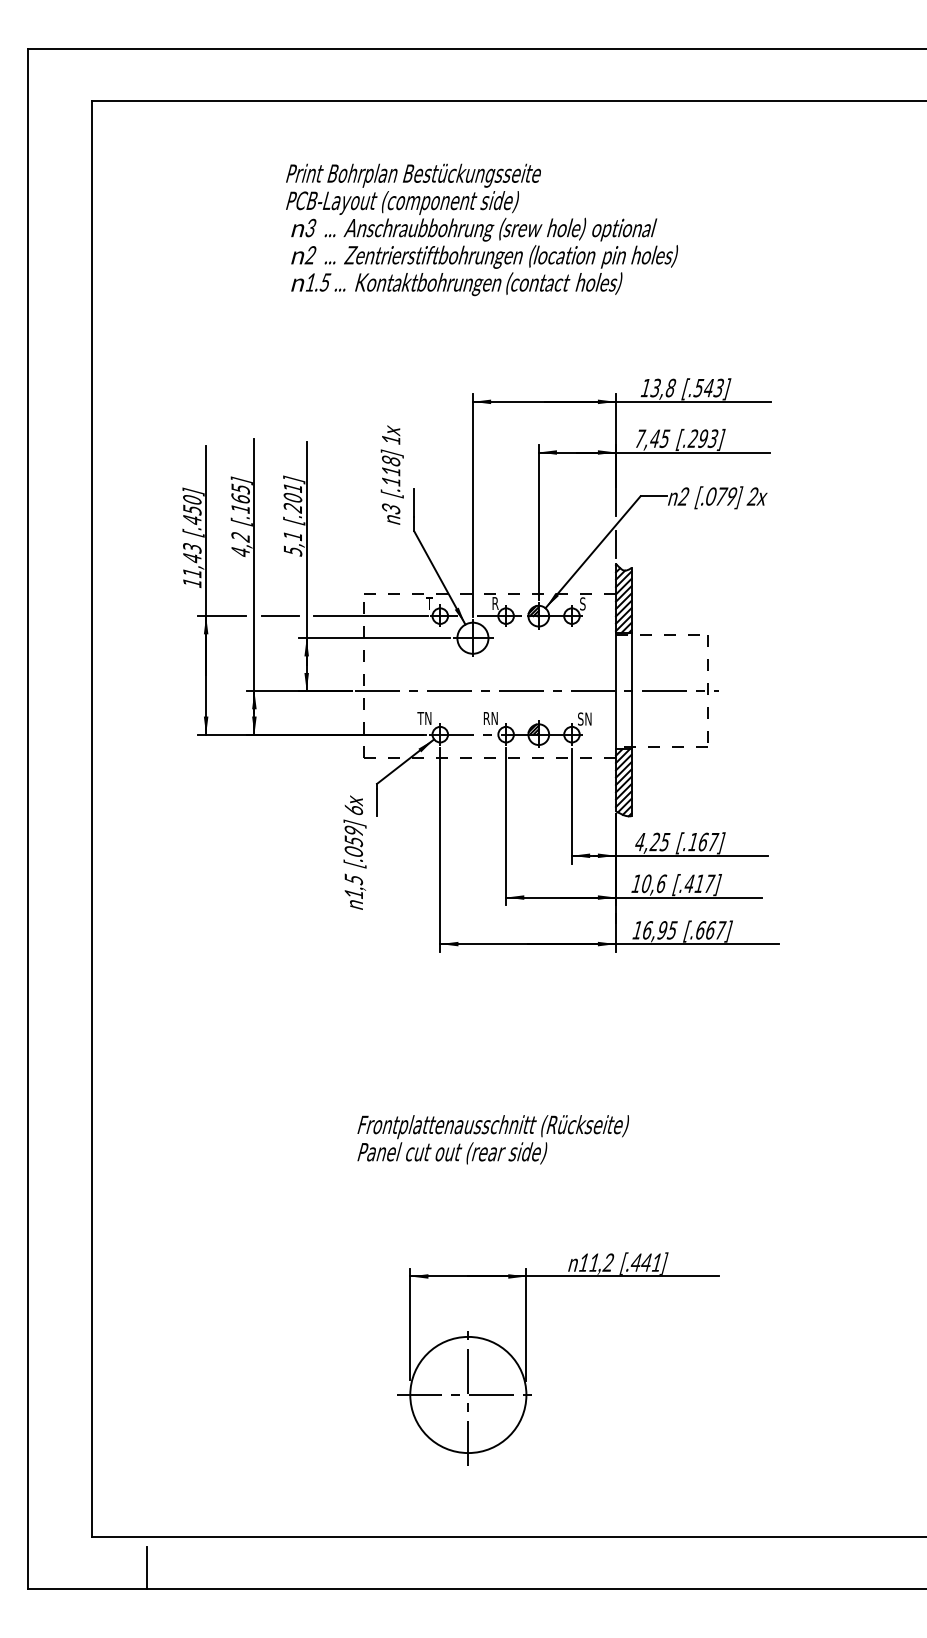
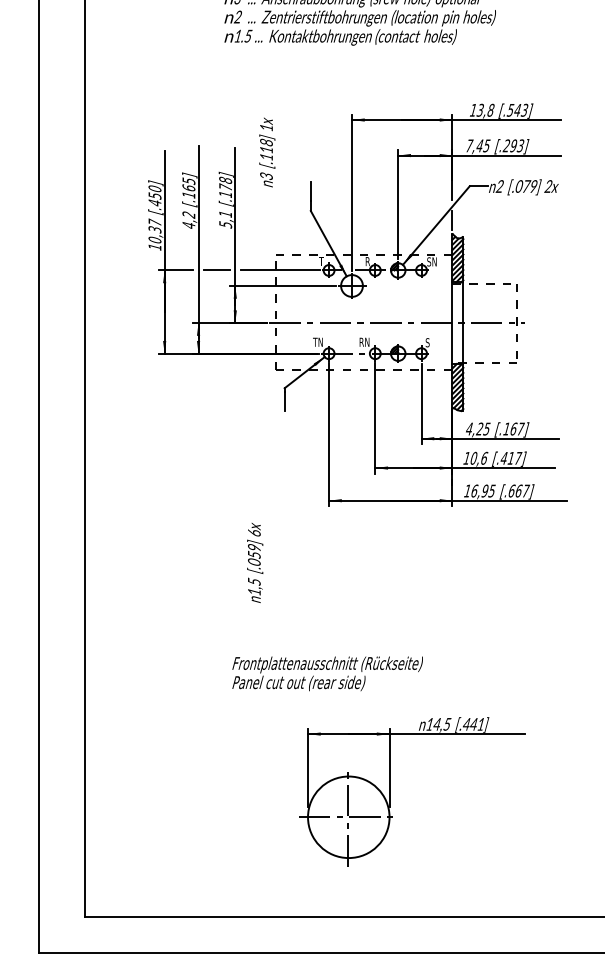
text: (391, 474) -> (266, 152), moved
text: (292, 497) -> (225, 187), [.201] -> [.178]
text: (192, 560) -> (155, 231), 11,43 -> 10,37
text: (590, 603) -> (434, 261), S -> SN
text: (588, 718) -> (433, 342), SN -> S
text: (354, 852) -> (254, 562), moved
text: (492, 1139) -> (327, 673), moved
text: (601, 1262) -> (442, 724), 11,2 -> 14,5
line: (146, 1567) -> (122, 938), removed

